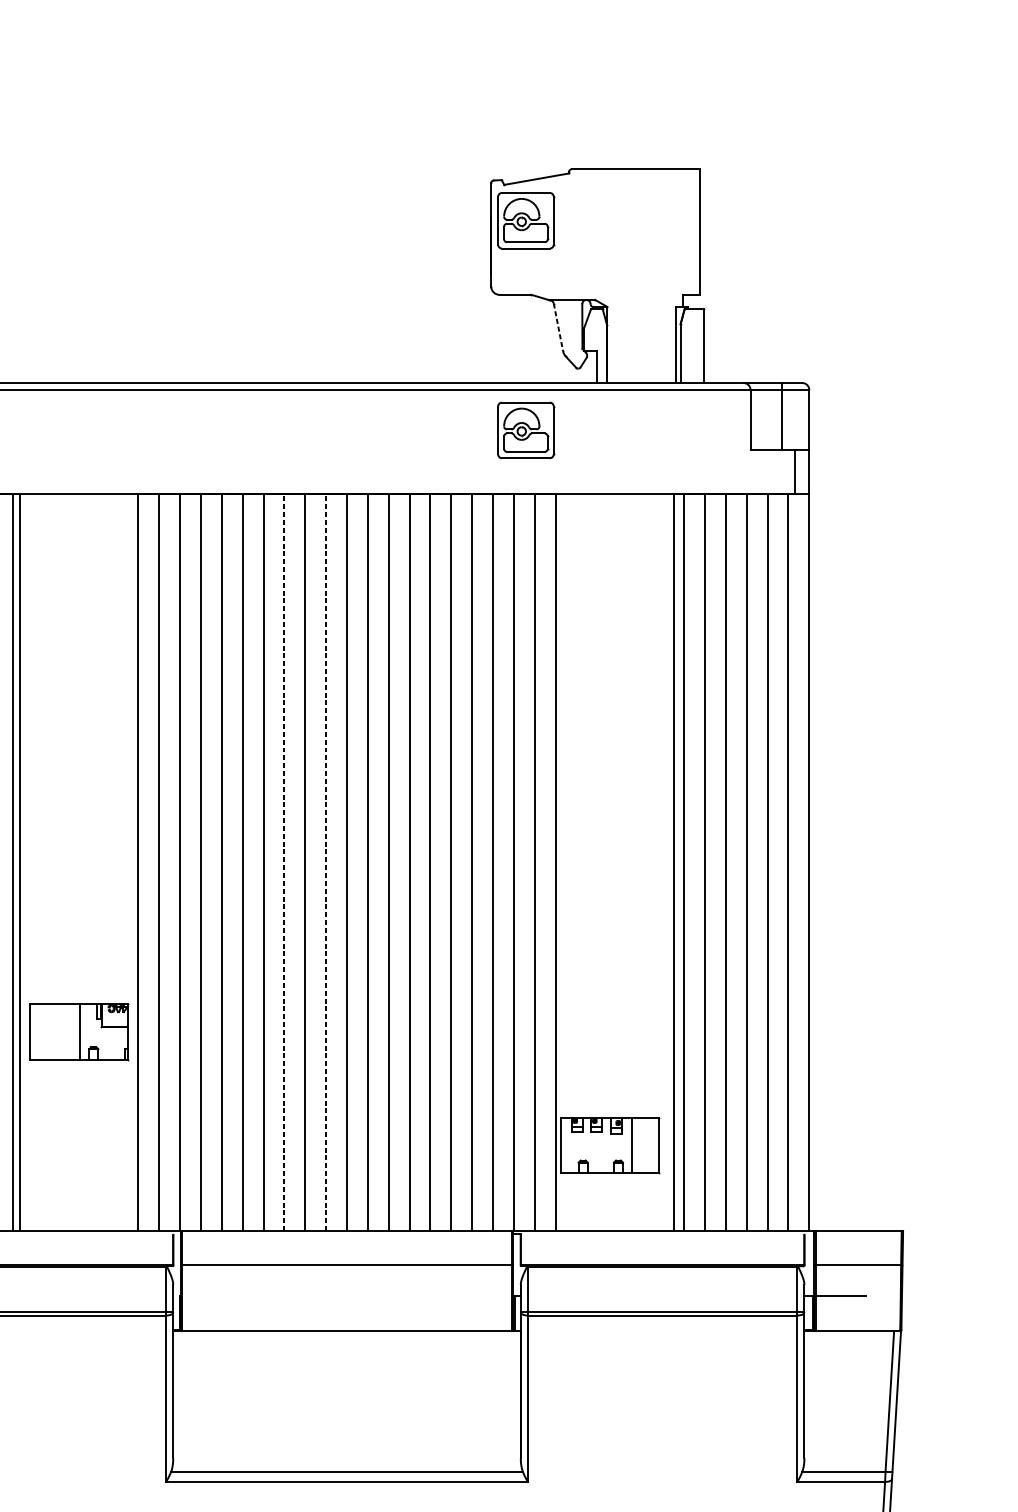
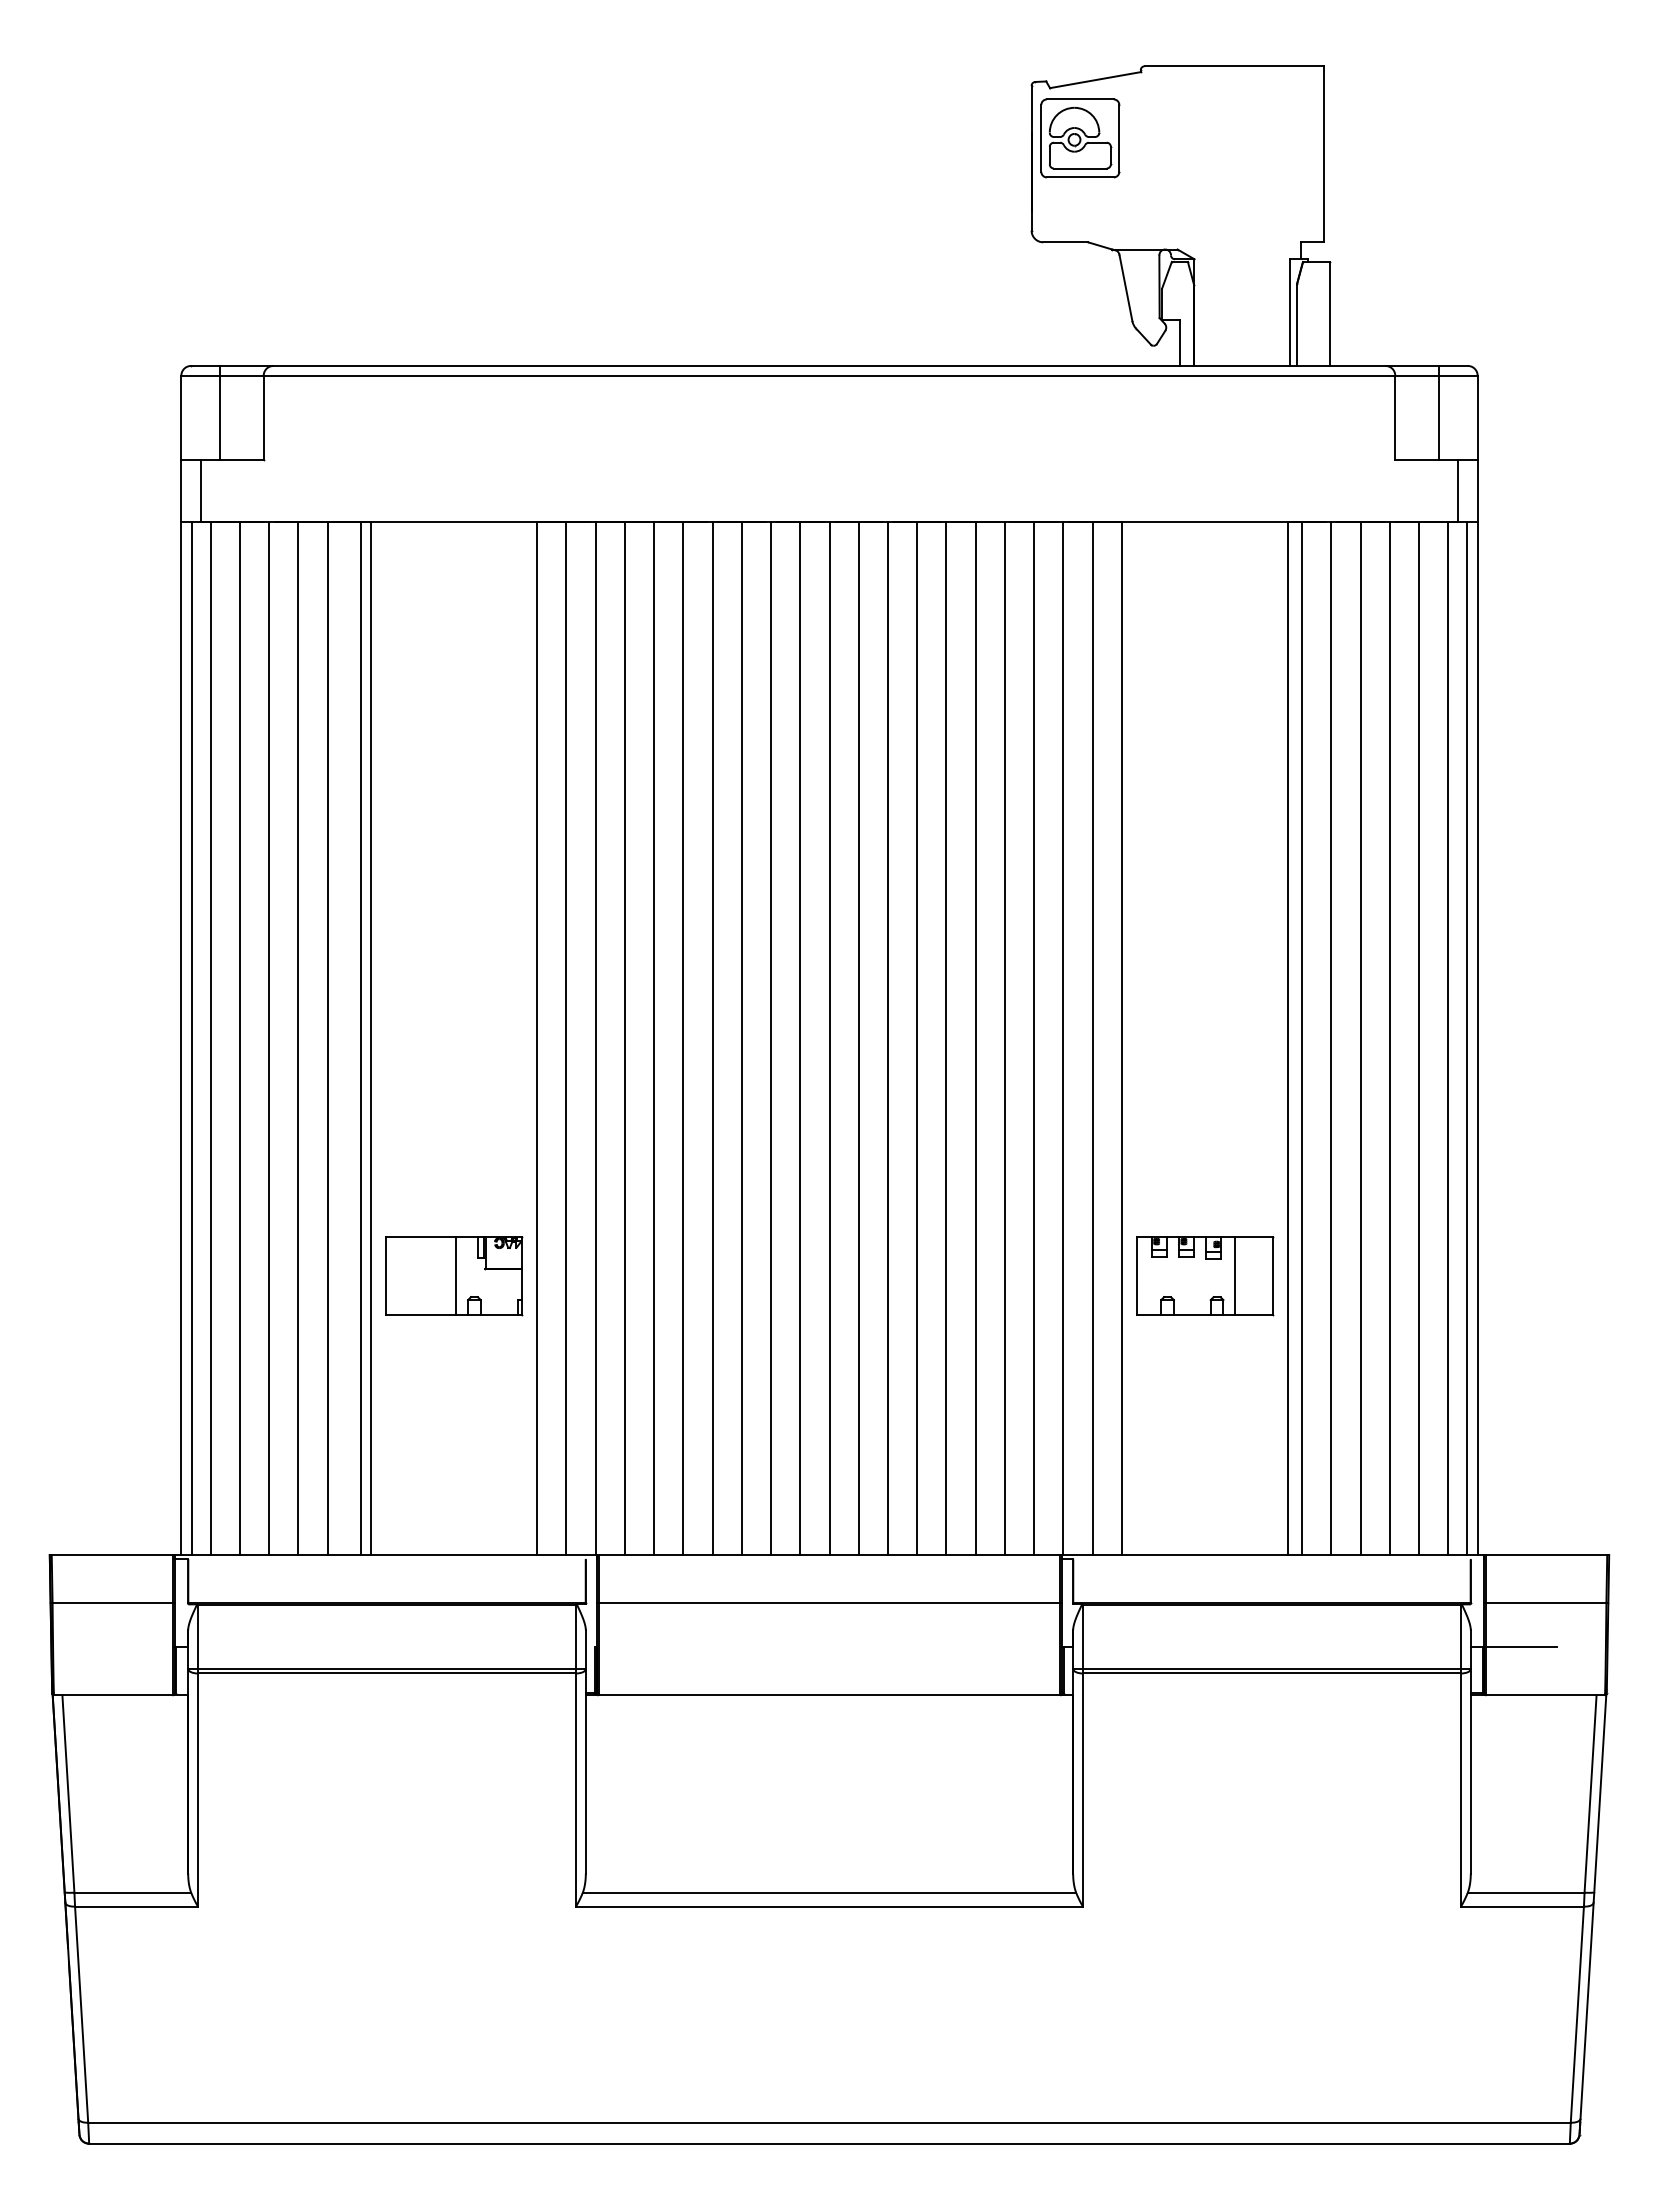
line: (558, 327) -> (1126, 288), dashed -> solid
part: (526, 430) -> (1080, 432), removed
line: (284, 862) -> (741, 1038), dashed -> solid
line: (326, 862) -> (800, 1038), dashed -> solid
line: (802, 862) -> (1467, 1038), added
part: (610, 1145) -> (1205, 1276), moved

